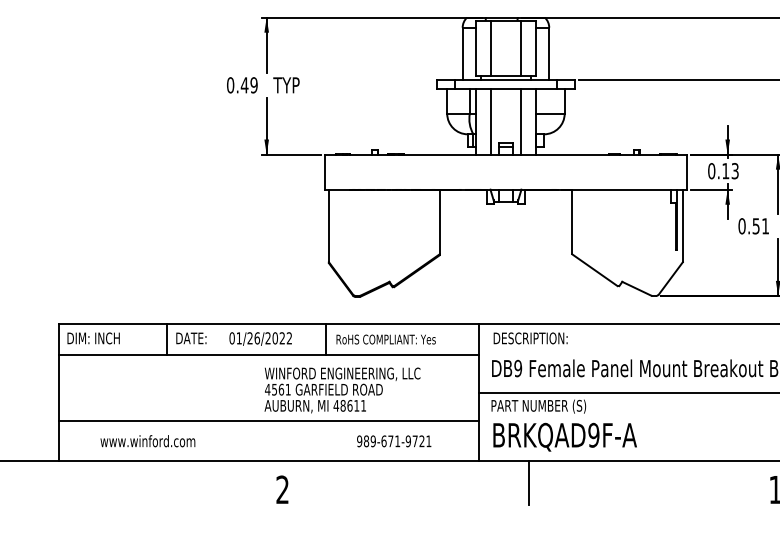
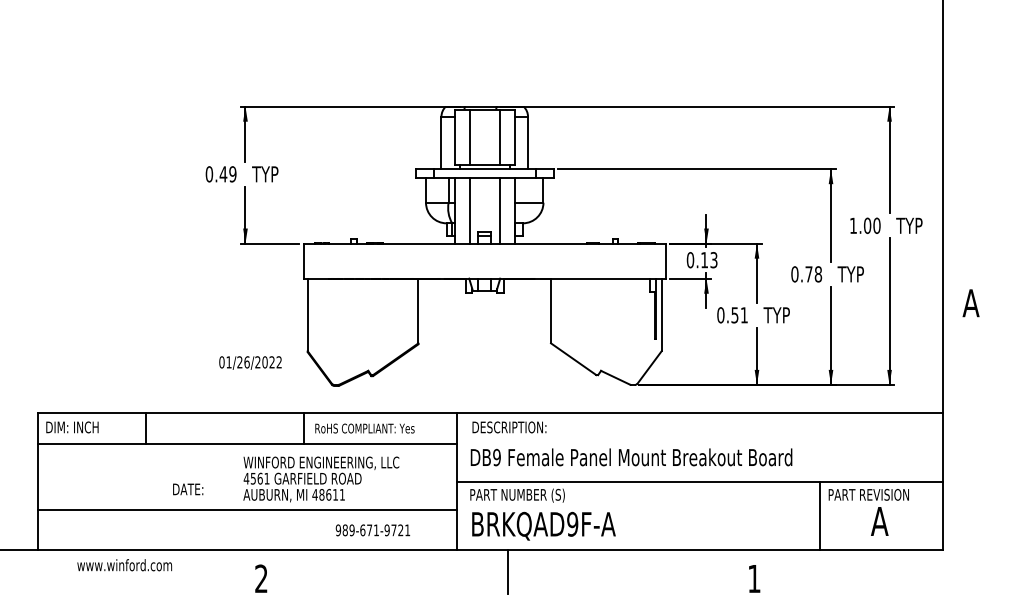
text: (191, 338) -> (188, 489), moved
text: (260, 338) -> (250, 362), moved
text: (147, 441) -> (124, 565), moved

